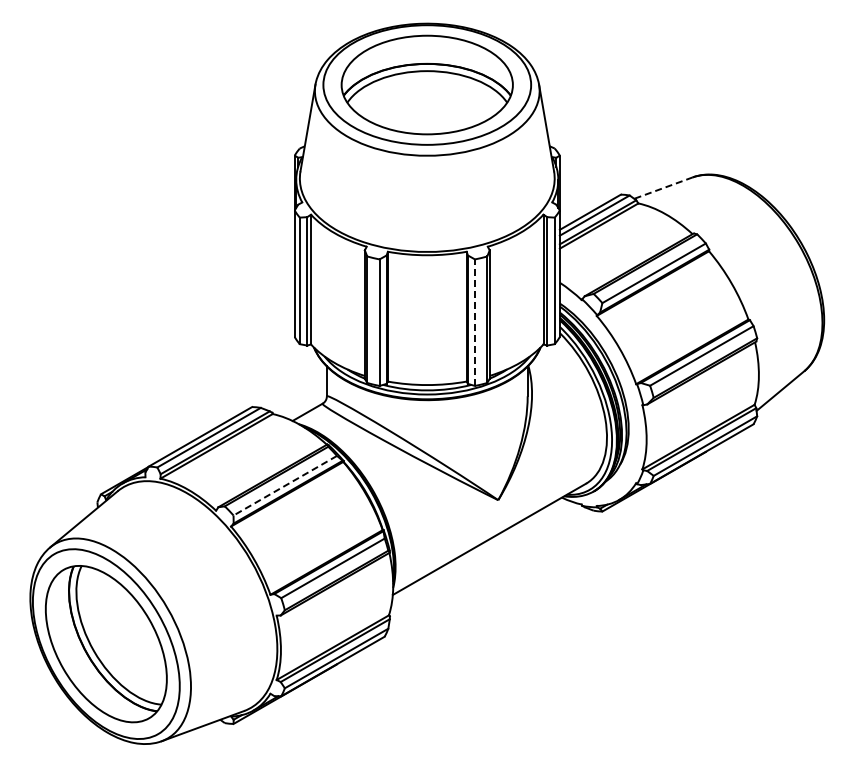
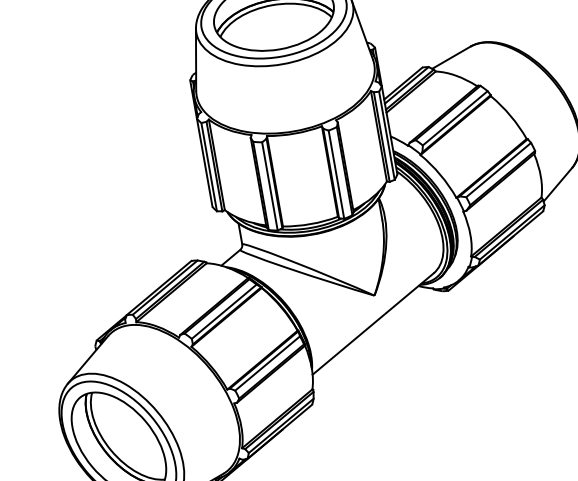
line: (663, 188) -> (451, 58), dashed -> solid
line: (475, 322) -> (336, 174), dashed -> solid
line: (285, 485) -> (224, 311), dashed -> solid

